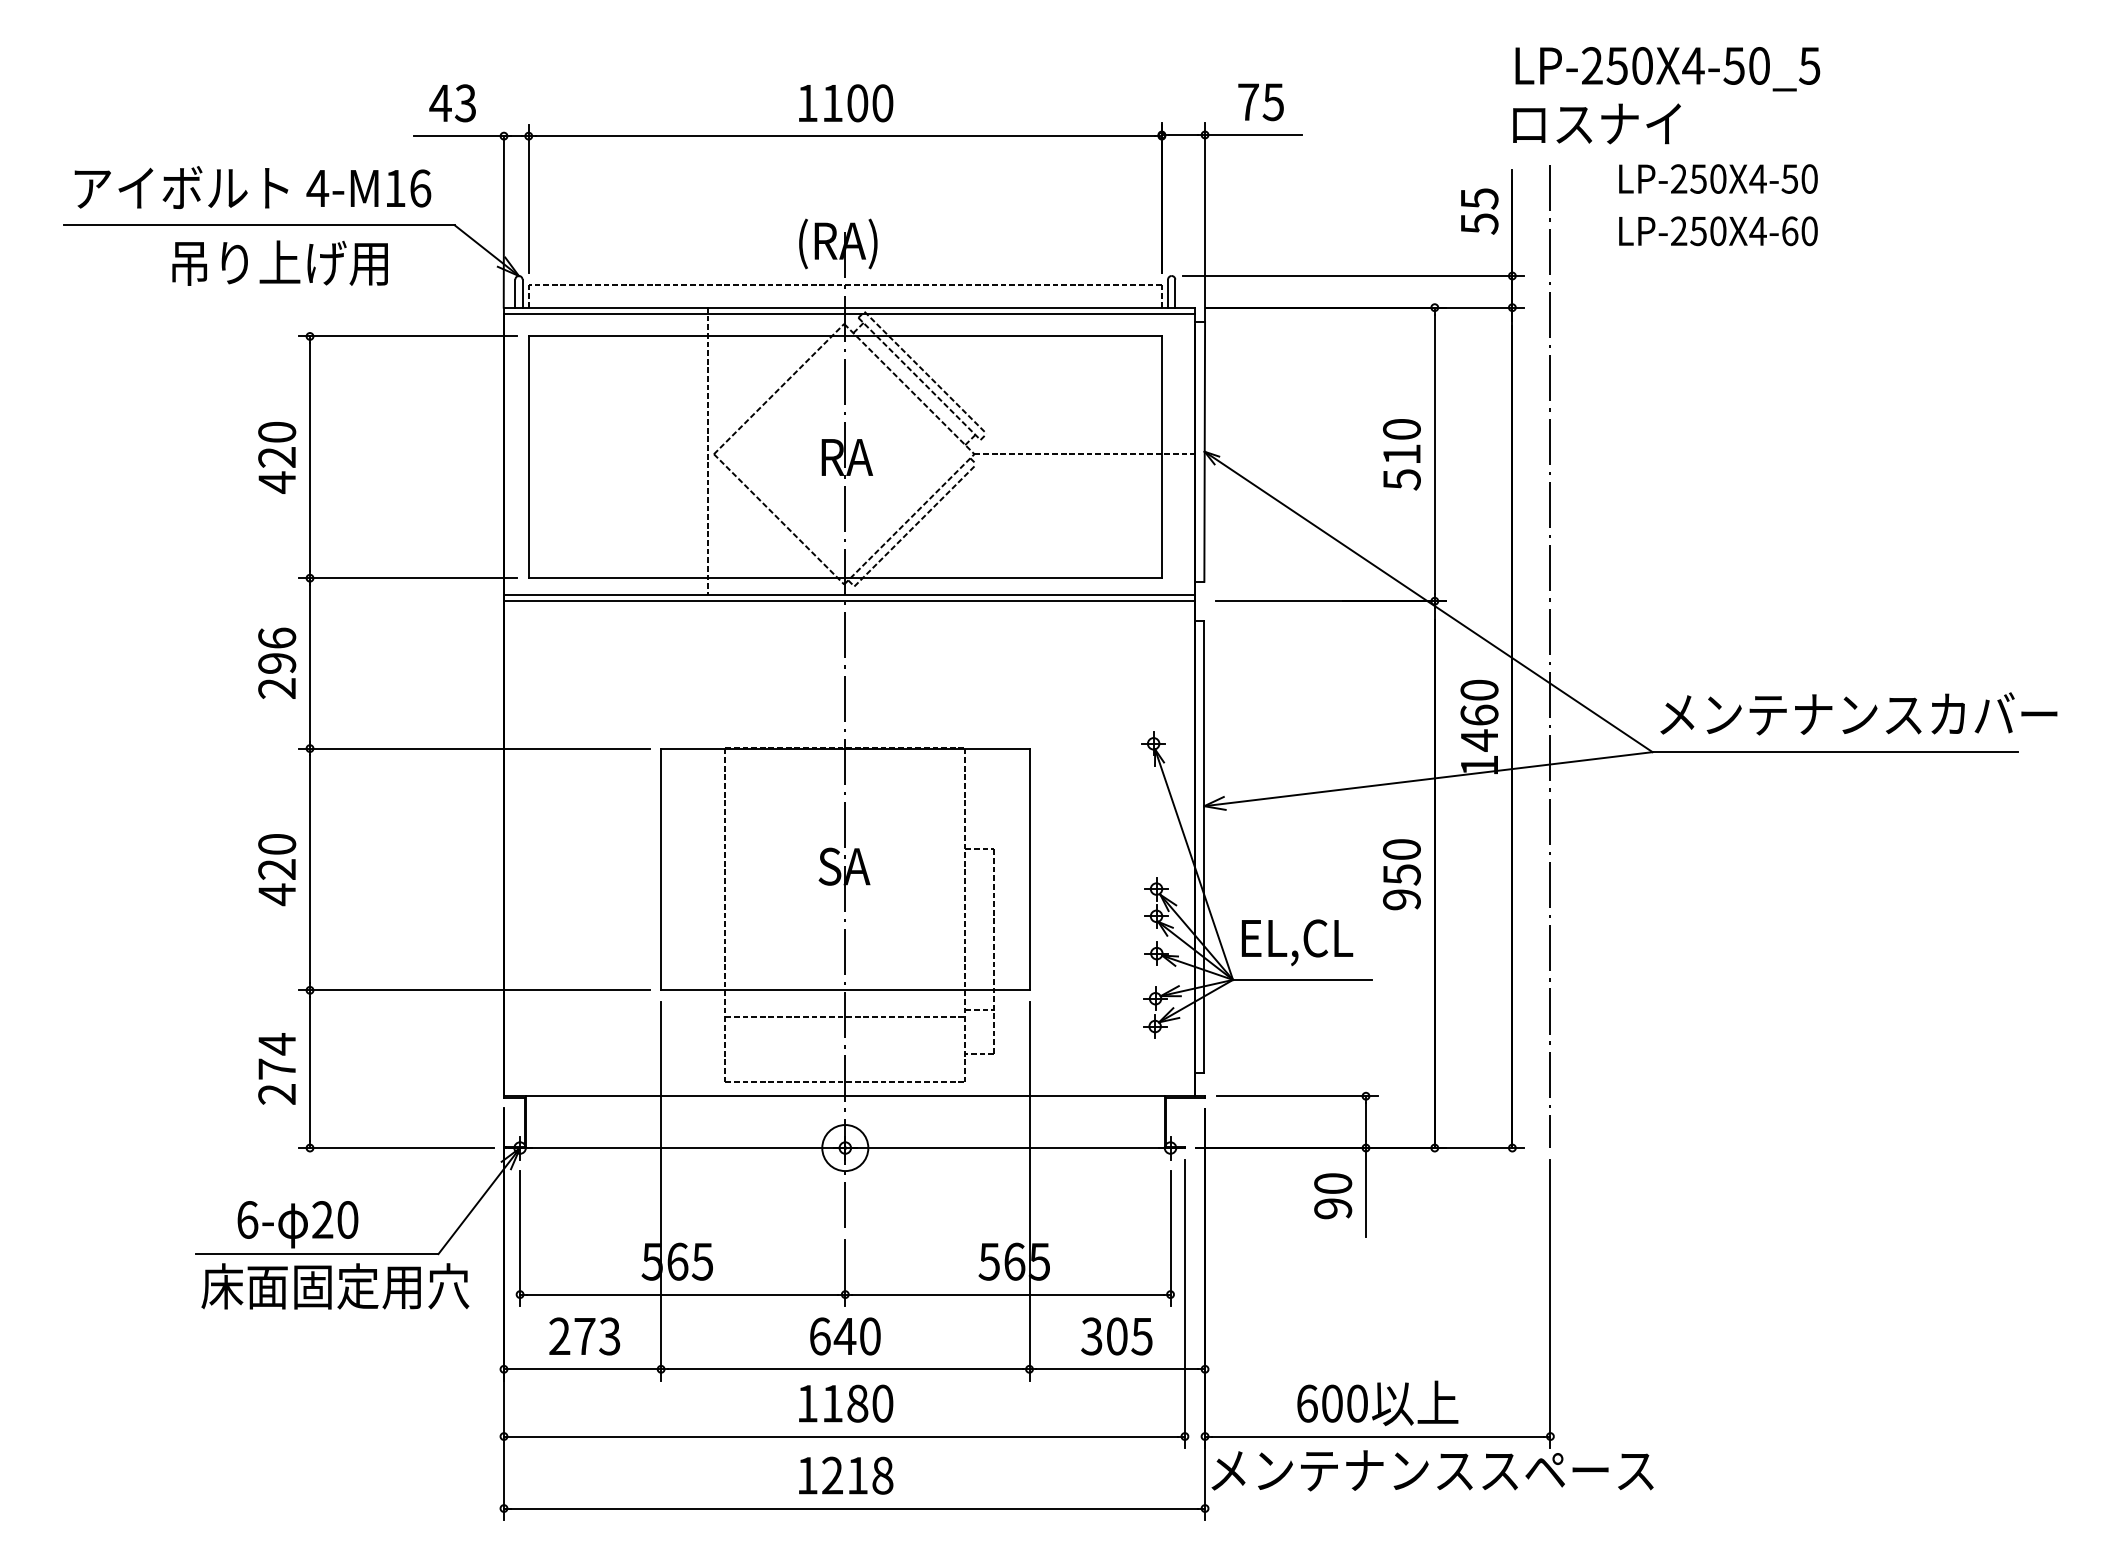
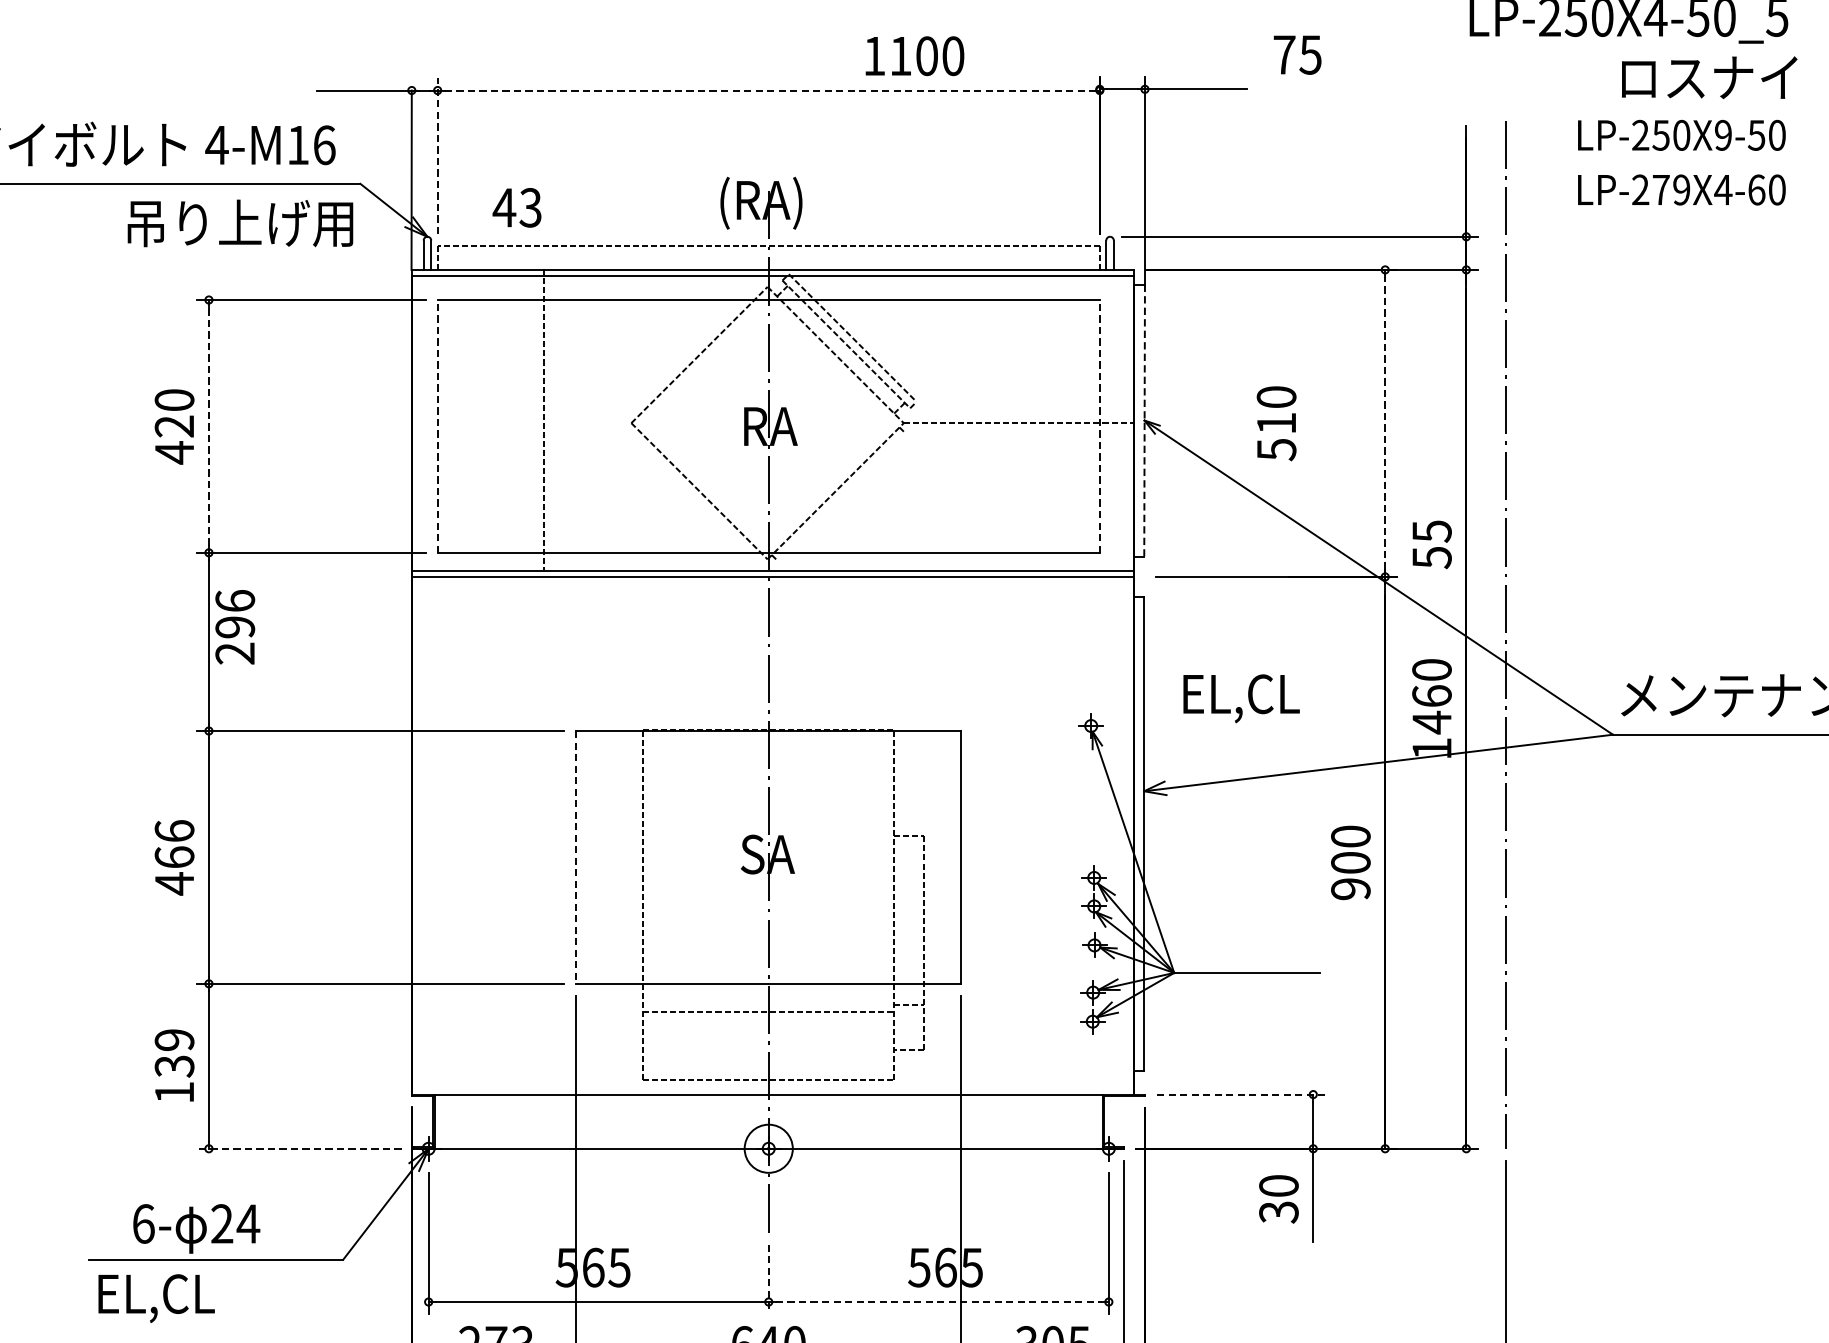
text: (1260, 102) -> (1297, 55), moved
text: (452, 103) -> (516, 208), moved
text: (846, 103) -> (915, 56), moved
text: (1596, 123) -> (1709, 77), moved
line: (845, 136) -> (768, 90), solid -> dashed
text: (1757, 178) -> (1722, 134), LP-250X4-50 -> LP-250X9-50
line: (528, 198) -> (437, 155), solid -> dashed
text: (1479, 211) -> (1431, 544), moved
text: (1708, 231) -> (1671, 190), LP-250X4-60 -> LP-279X4-60
text: (279, 262) -> (239, 222), moved
line: (708, 450) -> (544, 419), moved
line: (1204, 451) -> (1144, 420), solid -> dashed
text: (1401, 454) -> (1276, 423), moved
line: (1434, 454) -> (1384, 423), solid -> dashed
line: (310, 457) -> (209, 426), solid -> dashed
line: (528, 457) -> (437, 426), solid -> dashed
line: (1161, 457) -> (1099, 426), solid -> dashed
line: (915, 525) -> (842, 497), removed
text: (277, 662) -> (235, 626), moved
text: (277, 856) -> (174, 843), 420 -> 466
line: (661, 869) -> (576, 857), solid -> dashed
text: (1401, 874) -> (1350, 862), 950 -> 900
text: (1297, 942) -> (1241, 698), moved
text: (277, 1068) -> (174, 1065), 274 -> 139
line: (1297, 1096) -> (1241, 1094), solid -> dashed
line: (396, 1148) -> (299, 1149), solid -> dashed
text: (1333, 1208) -> (1279, 1211), 90 -> 30
text: (347, 1219) -> (248, 1223), 20 -> 24
line: (845, 1273) -> (768, 1279), solid -> dashed
text: (335, 1288) -> (235, 1295), 床面固定用穴 -> EL,CL
line: (1007, 1294) -> (938, 1301), solid -> dashed

